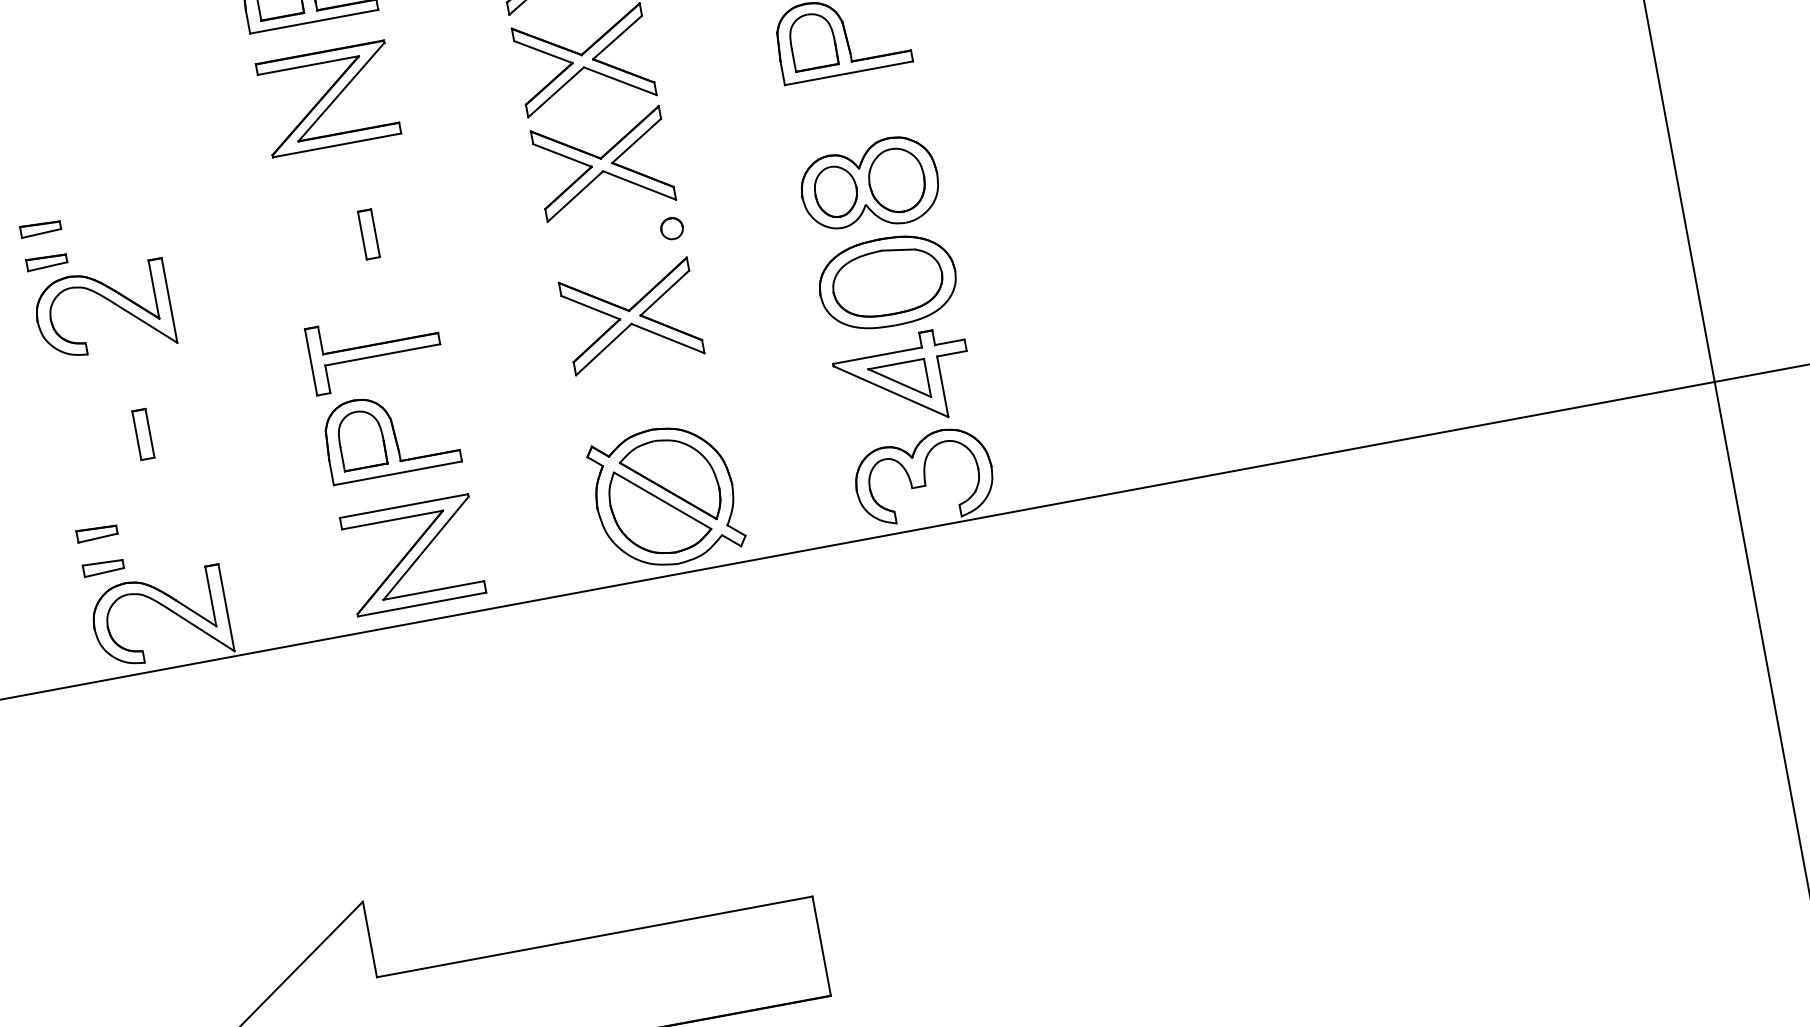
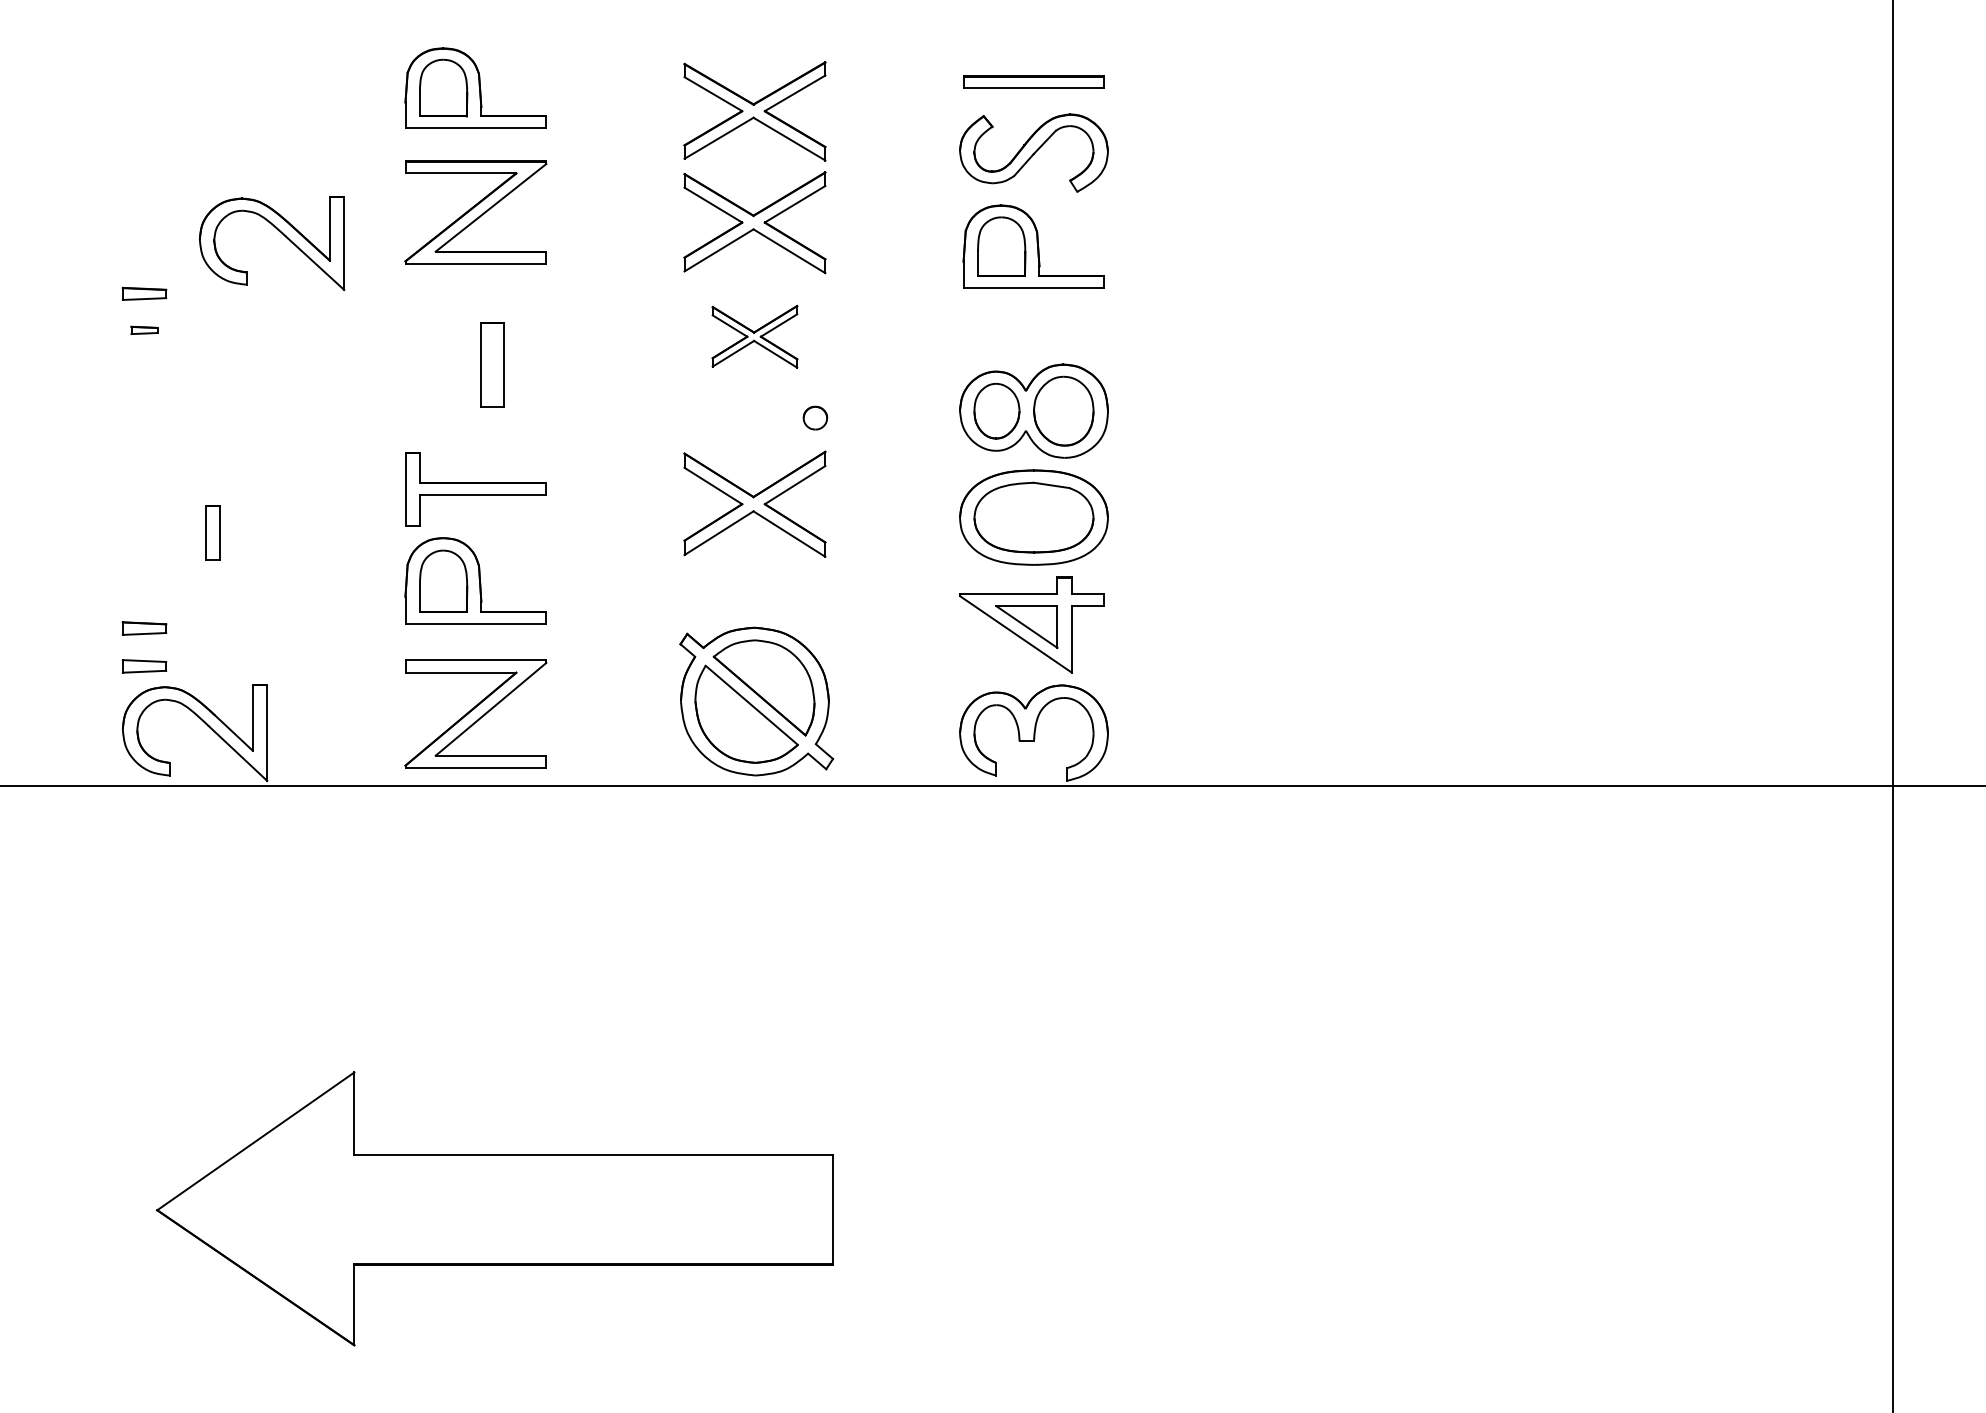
part: (602, 164) -> (754, 336), size x0.6
part: (368, 234) -> (491, 364), size x1.6
part: (46, 262) -> (144, 330), size x0.6
part: (107, 300) -> (278, 231), moved

